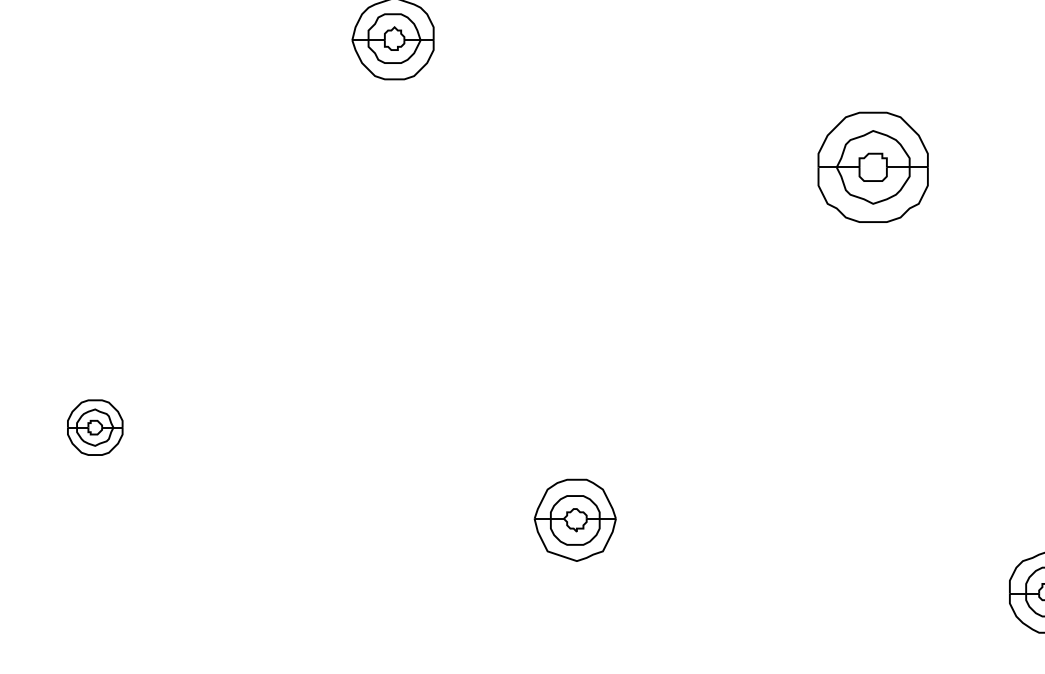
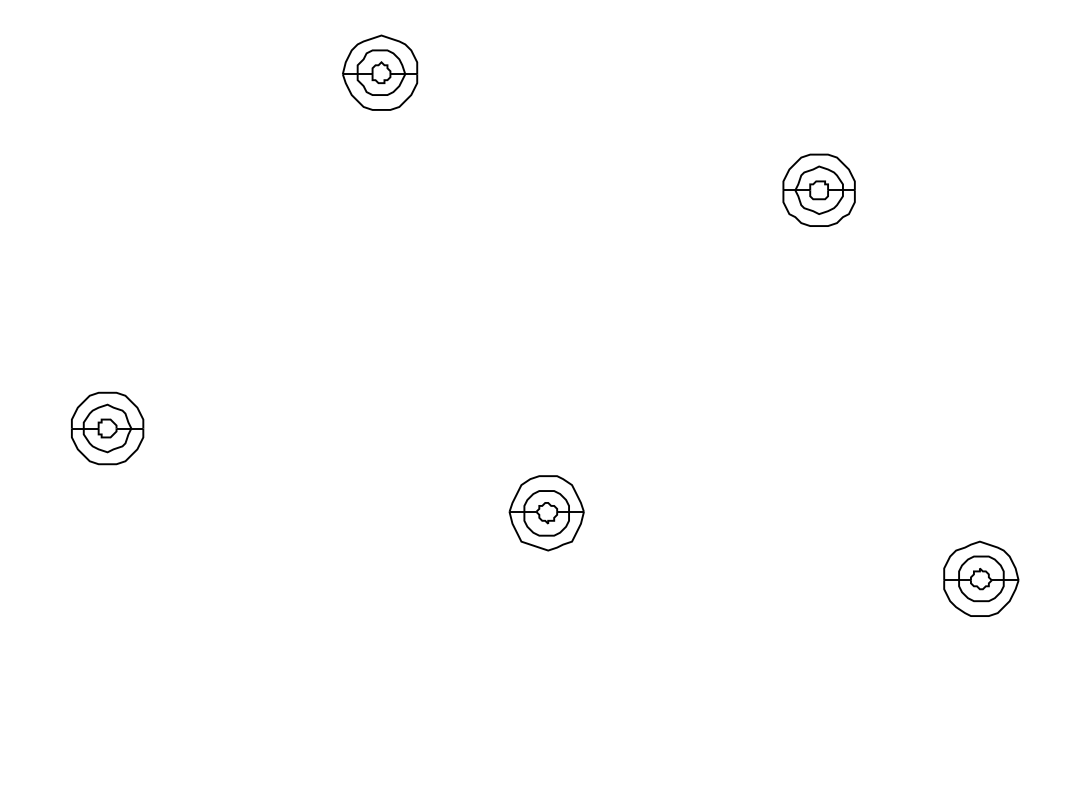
part: (872, 166) -> (818, 189), size x0.71
part: (95, 427) -> (107, 428), size x1.43

